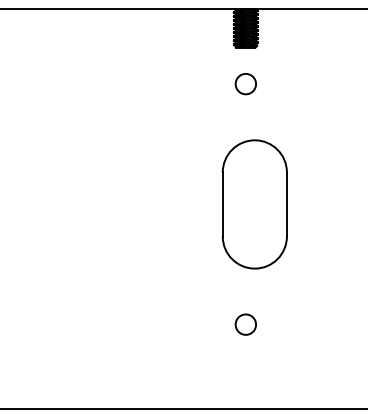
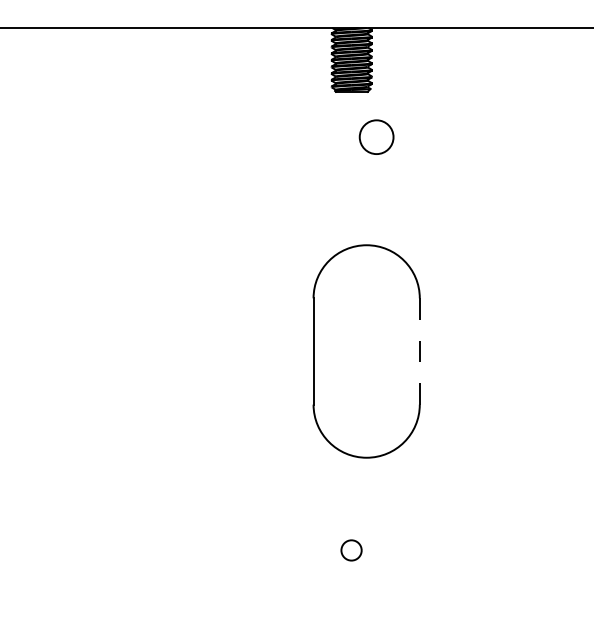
circle: (245, 84) -> (376, 137), moved
line: (286, 204) -> (419, 351), solid -> dashed
circle: (245, 324) -> (351, 550), size x0.6

